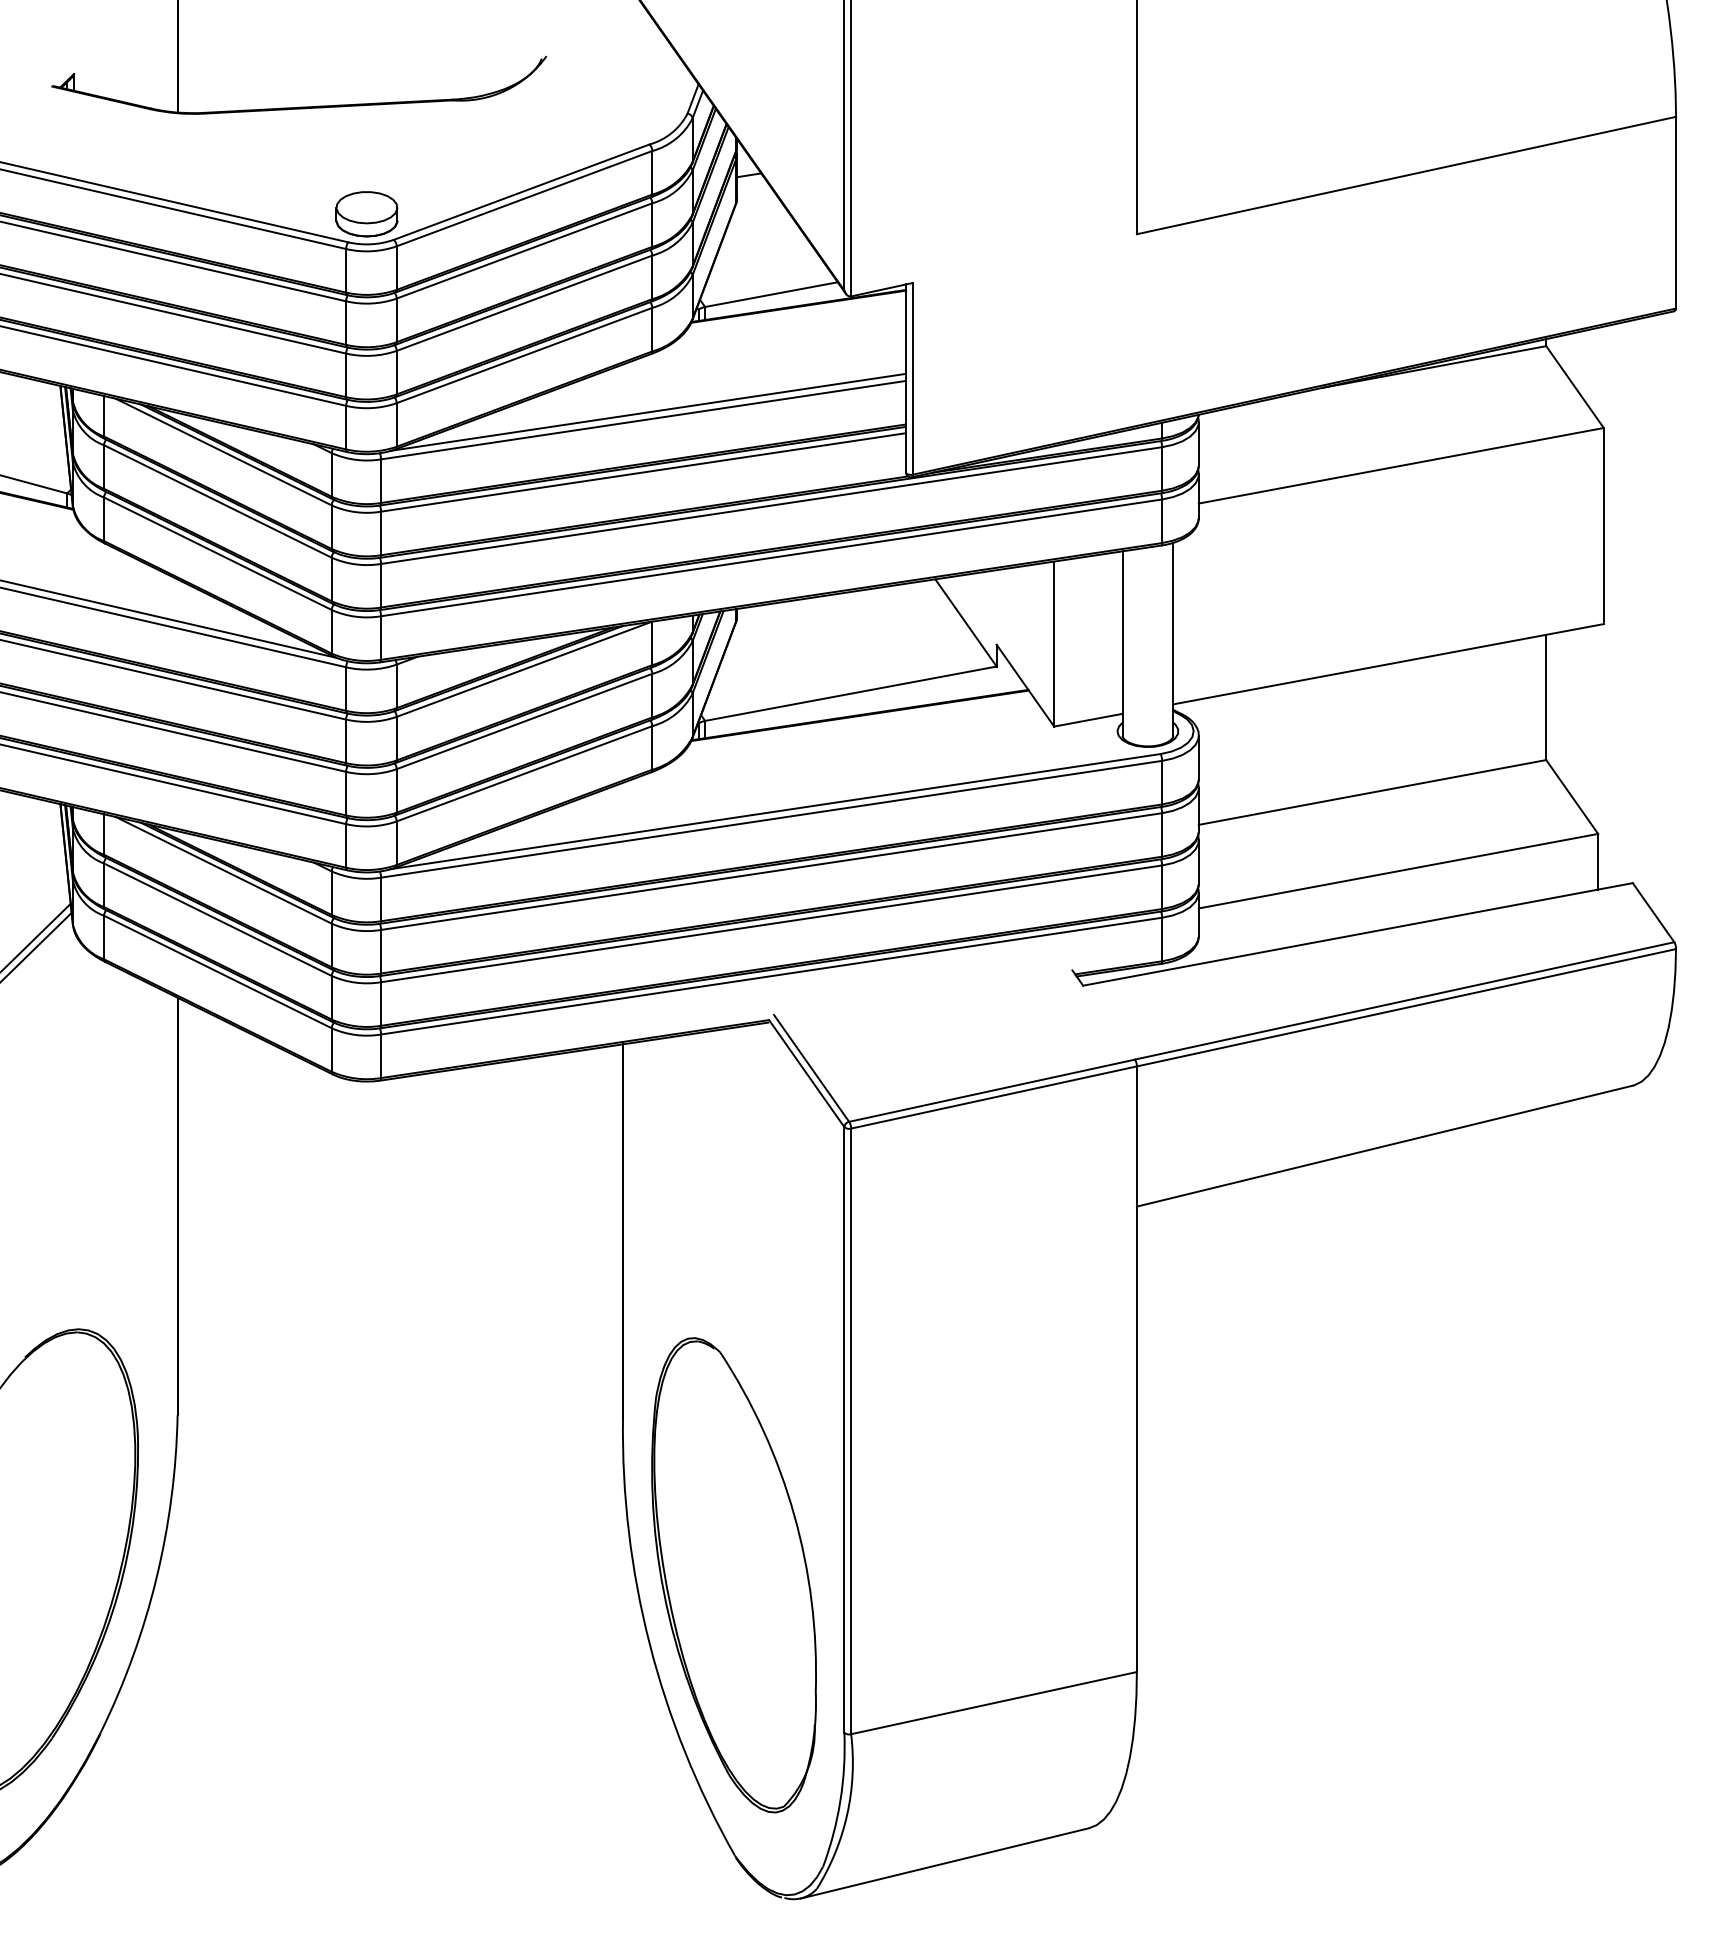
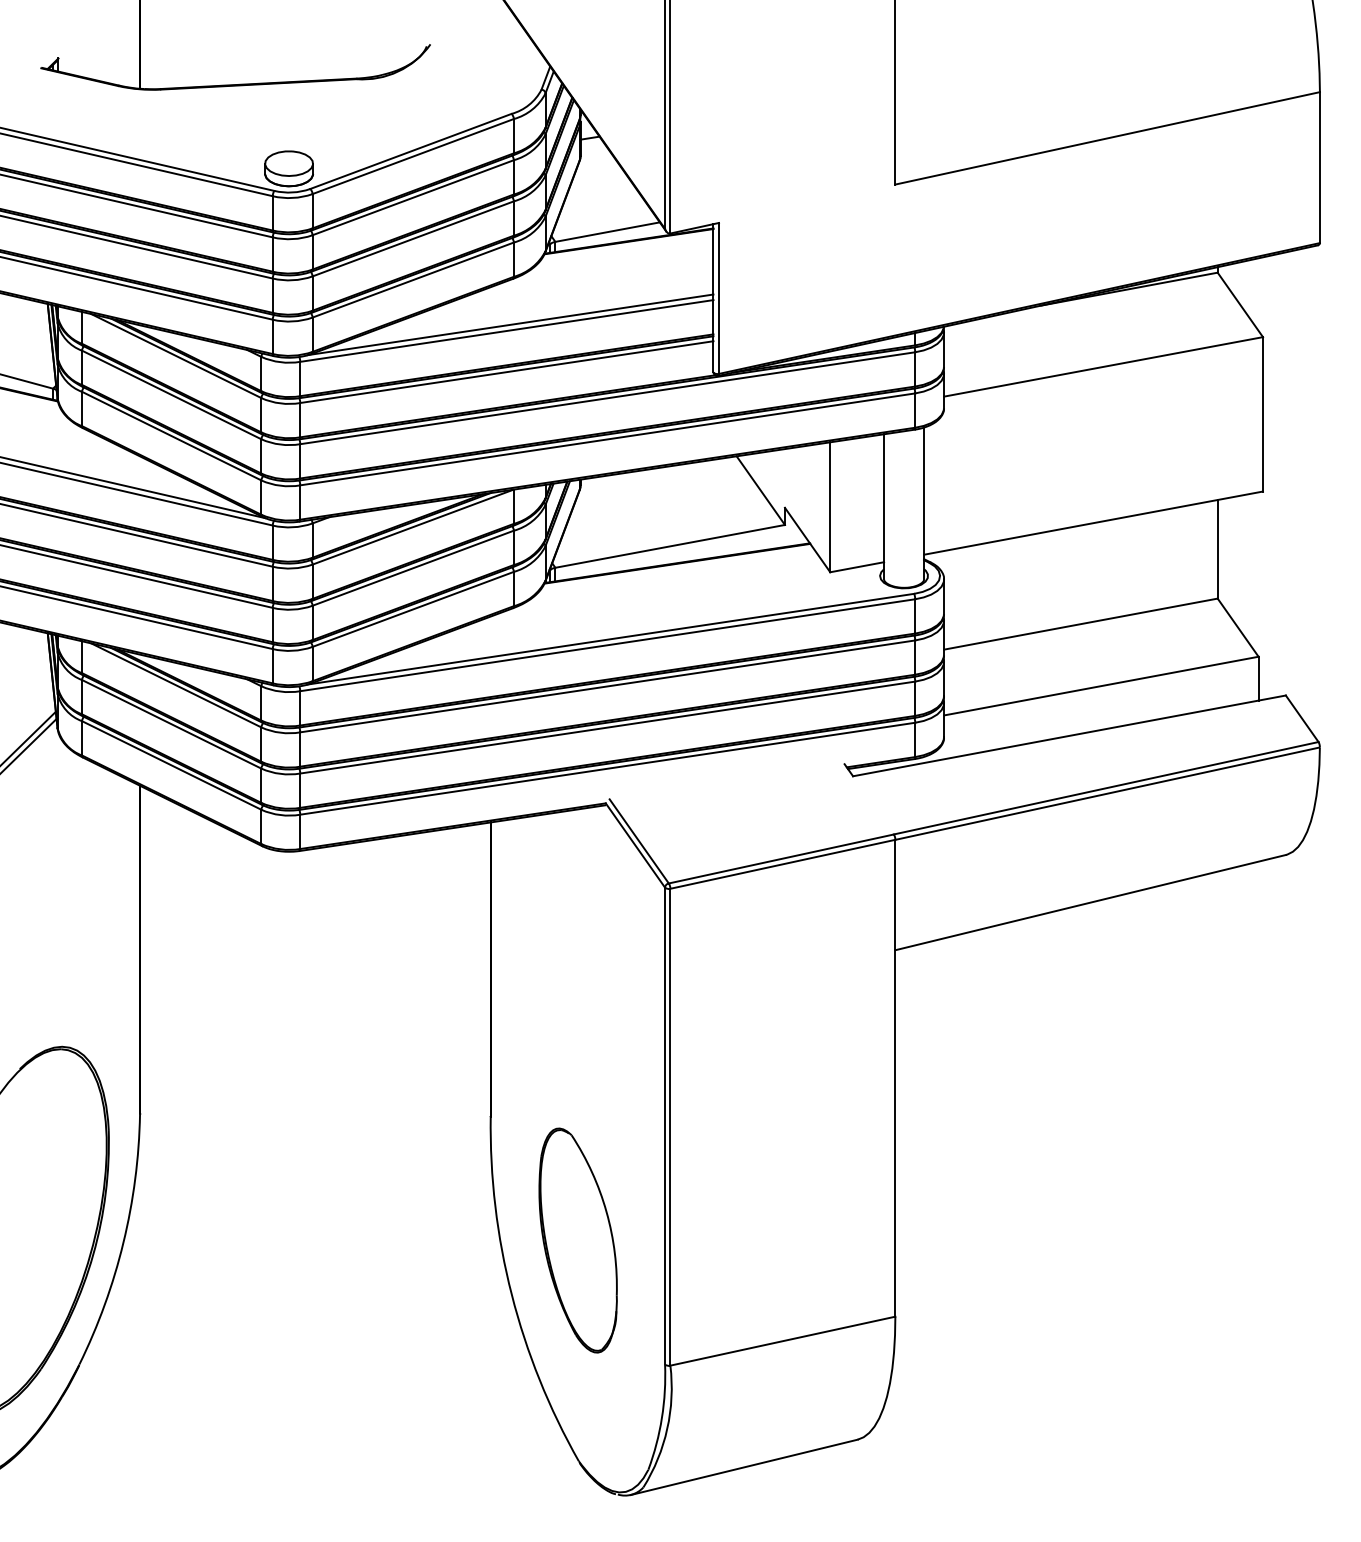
part: (733, 1575) -> (577, 1240), size x0.6

